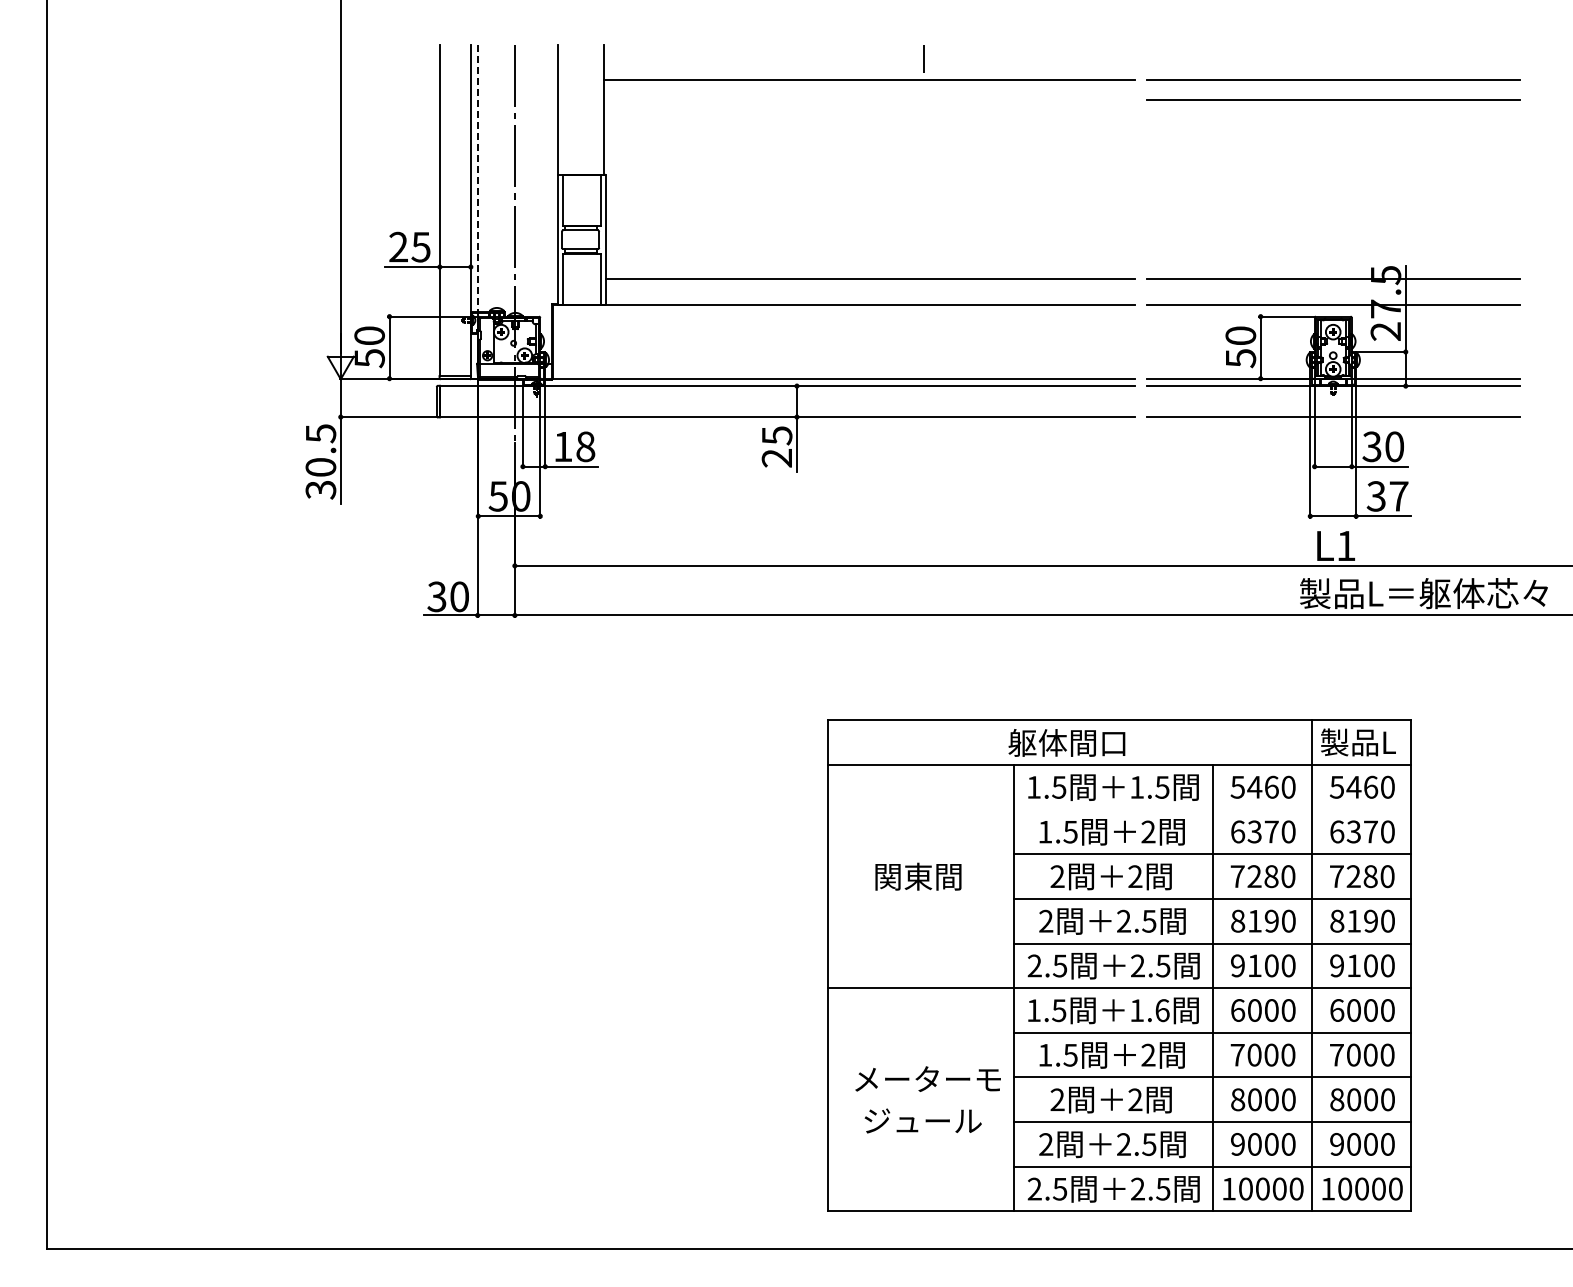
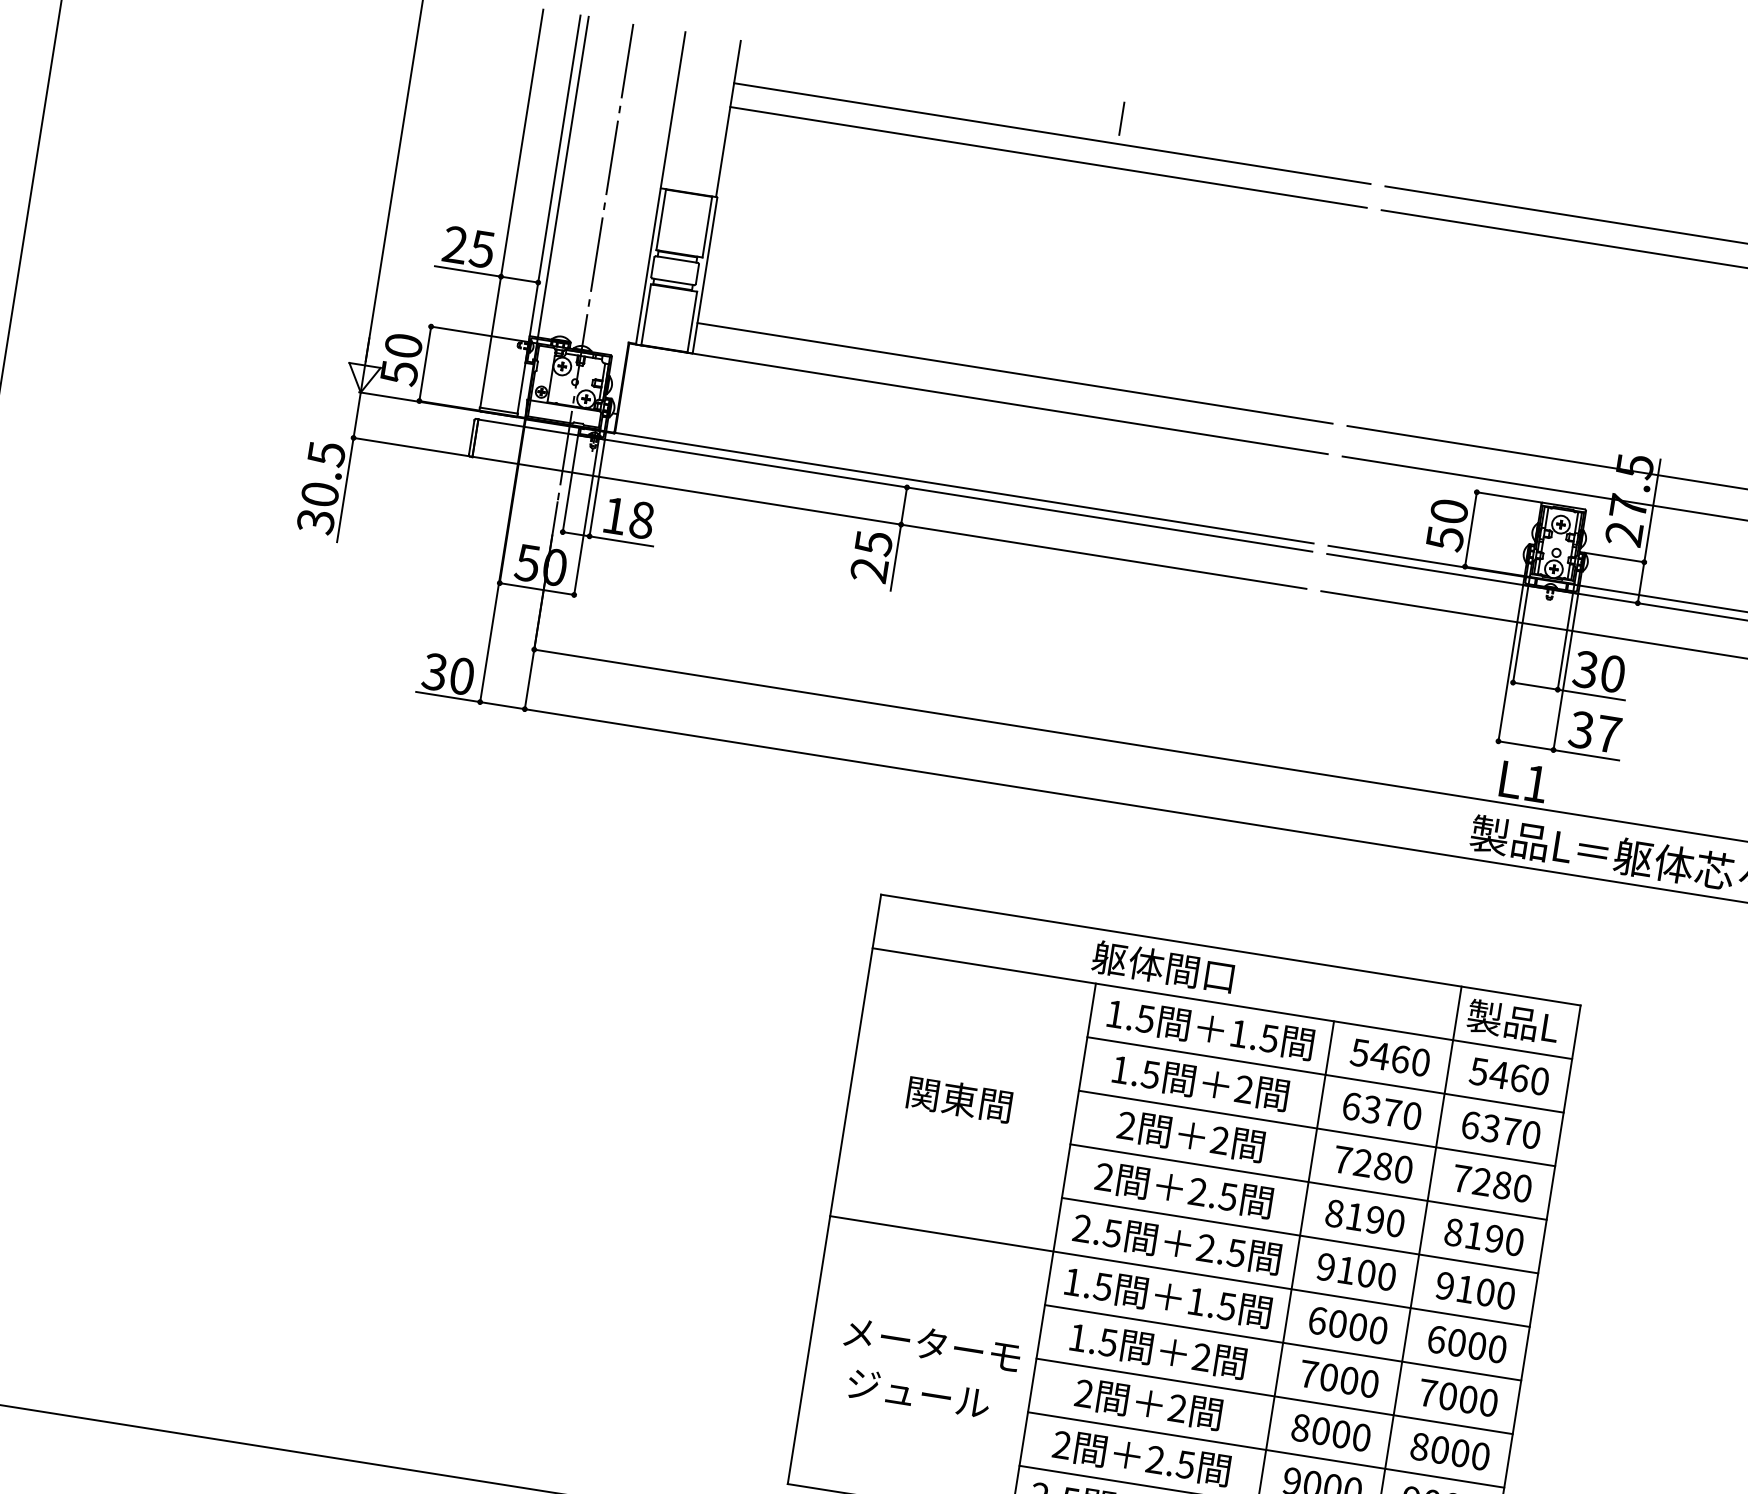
line: (869, 99) -> (1048, 157), added
line: (477, 178) -> (563, 177), dashed -> solid
line: (1212, 809) -> (1325, 1074), added
text: (1162, 1010) -> (1227, 1306), 1.6 -> 1.5

